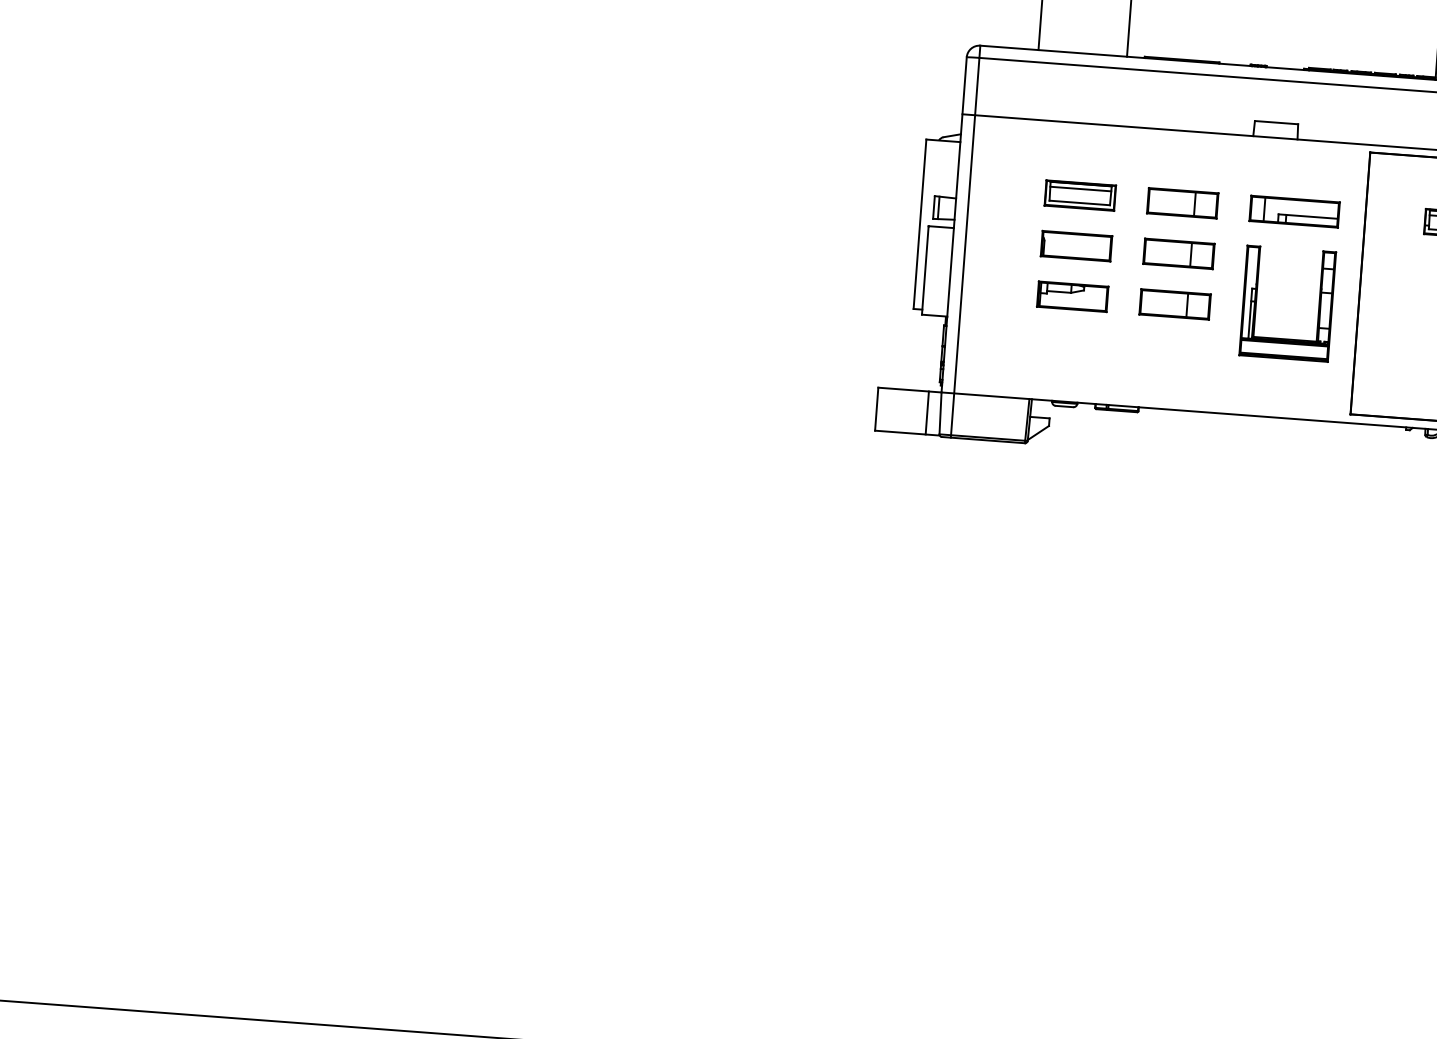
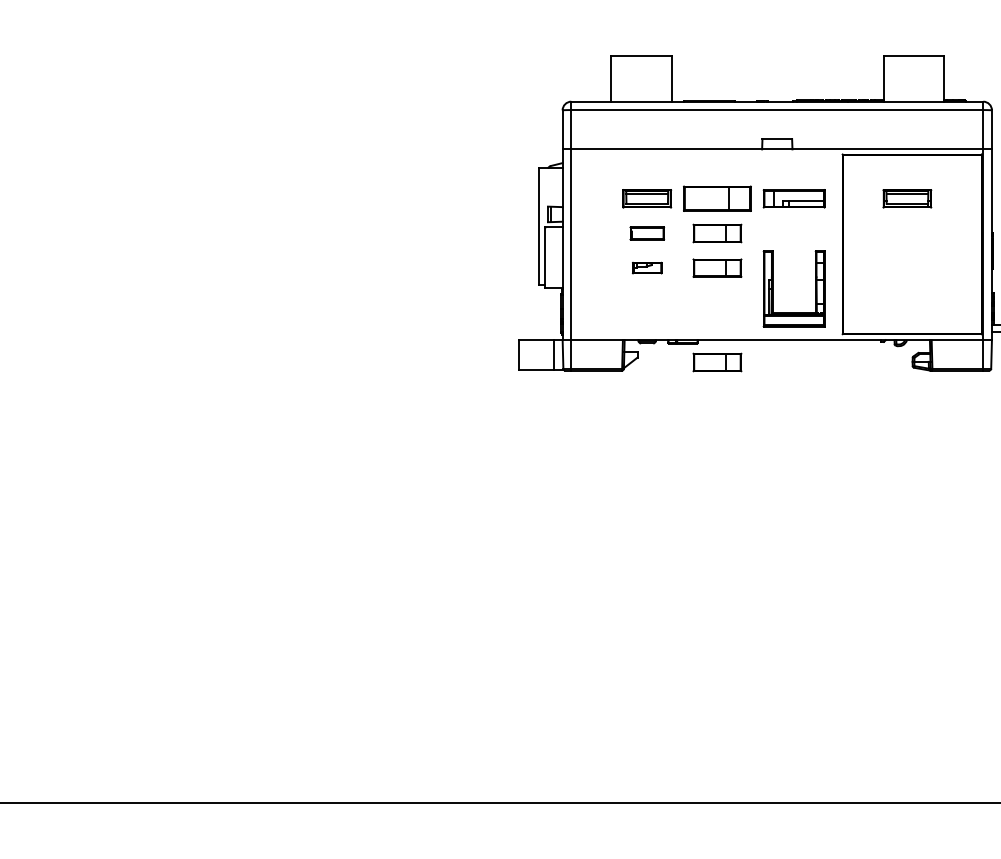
part: (1182, 202) -> (717, 198), size x1.4
part: (1076, 246) -> (647, 233), size x0.7
part: (1073, 295) -> (647, 267), size x0.6
part: (1257, 300) -> (773, 288), moved
part: (1164, 441) -> (717, 362), added

